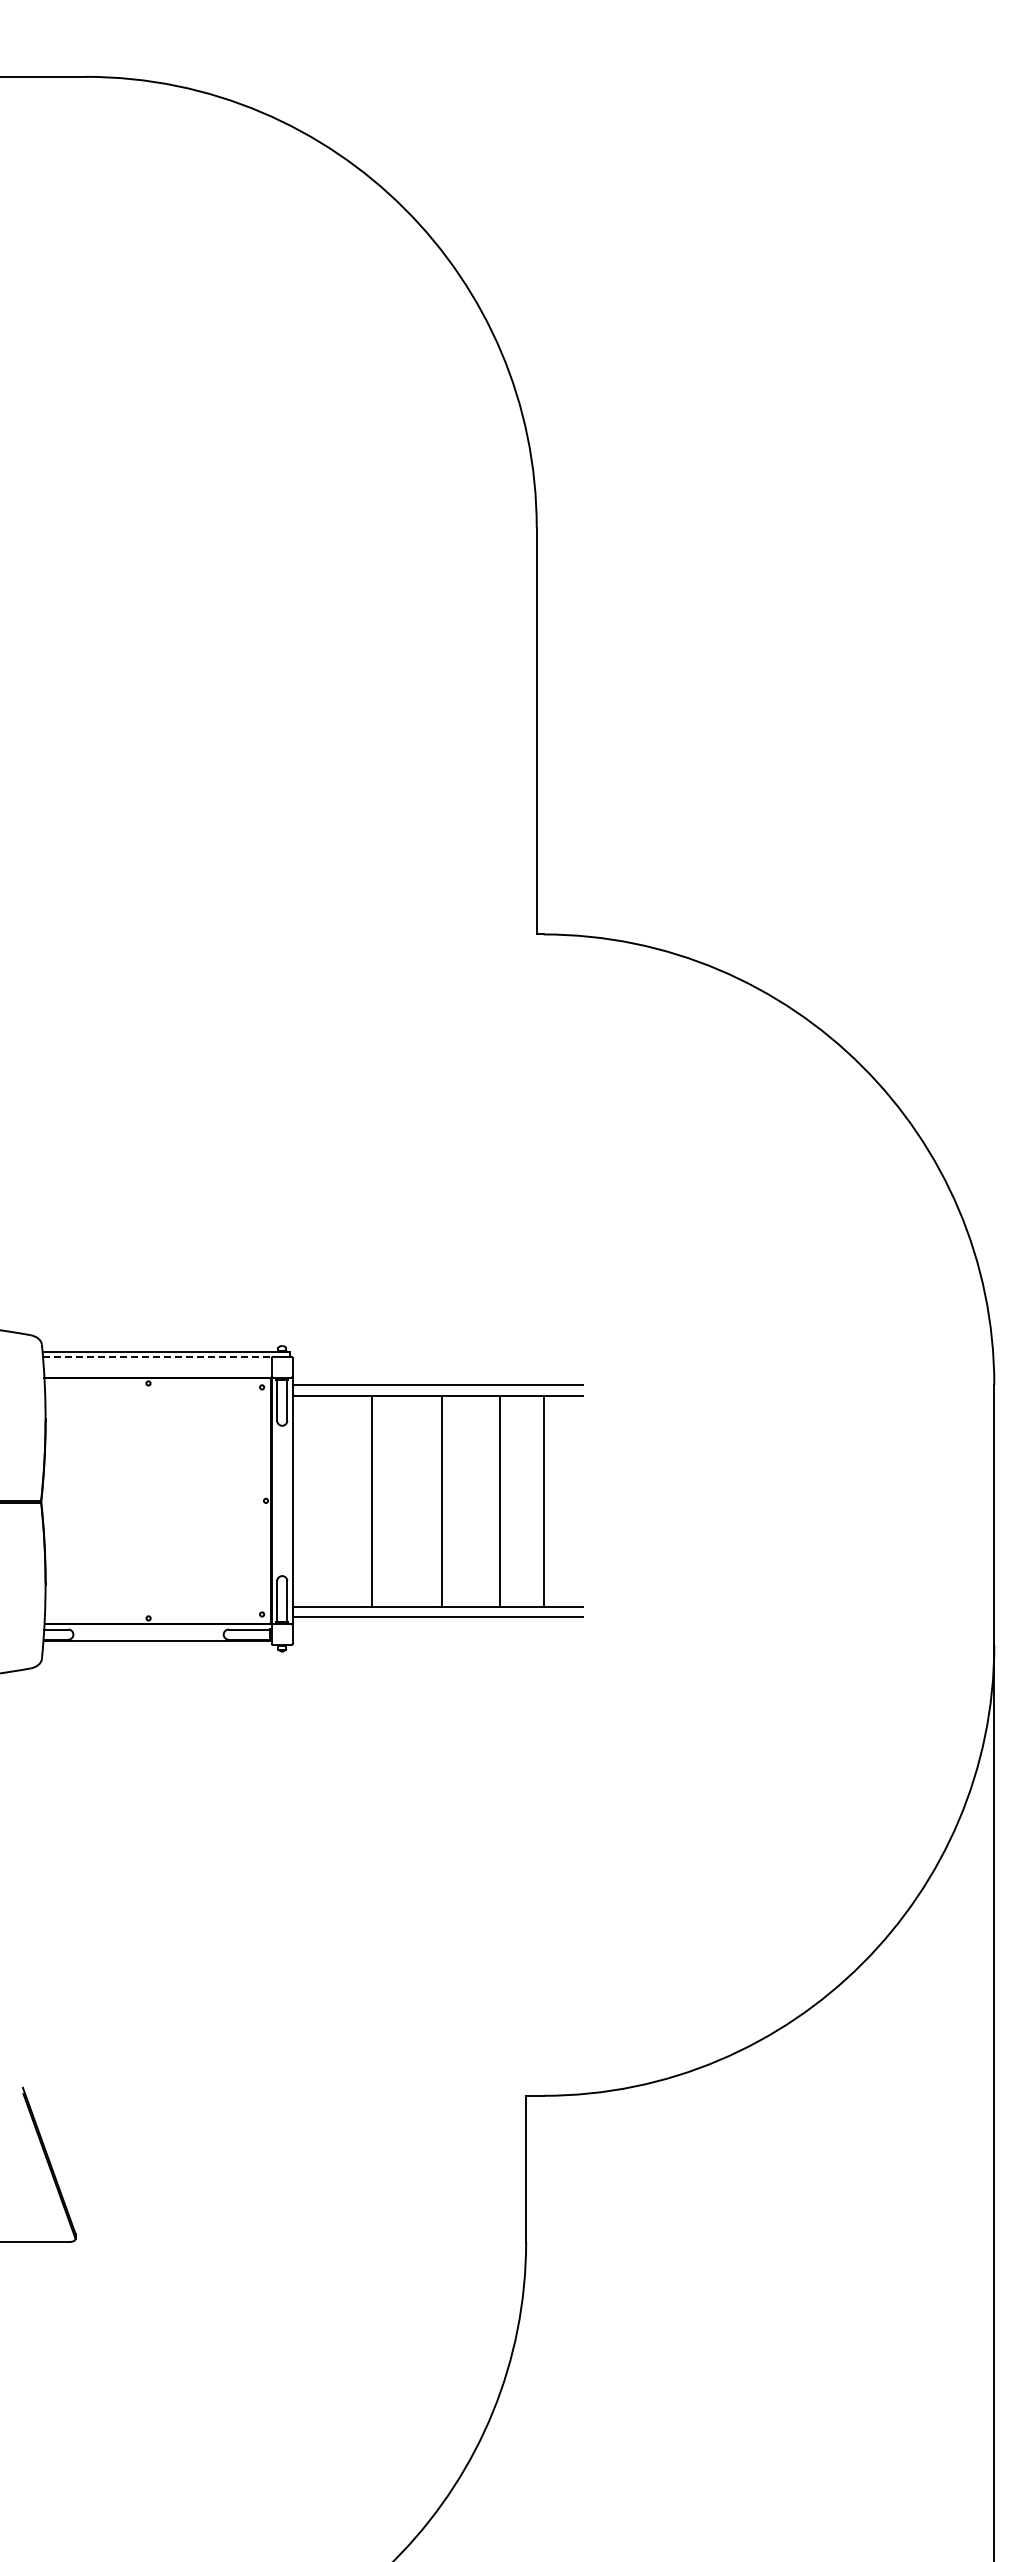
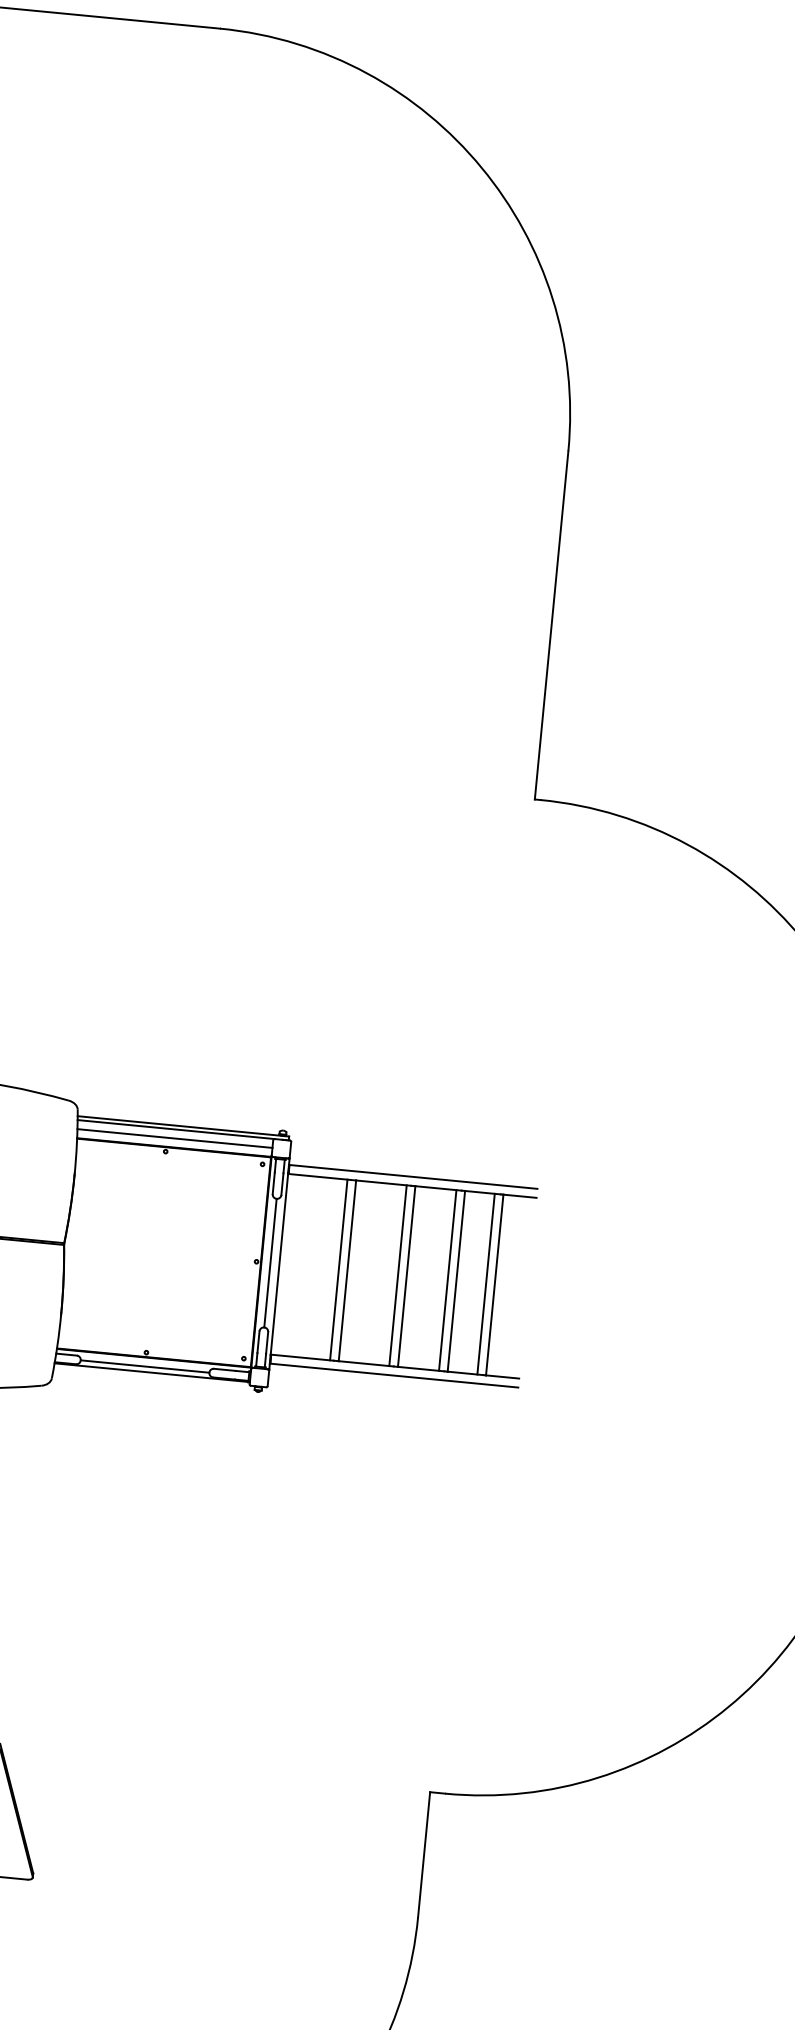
line: (158, 1356) -> (176, 1129), dashed -> solid
line: (157, 1367) -> (174, 1138), added
line: (282, 1500) -> (270, 1262), added
line: (362, 1500) -> (339, 1269), added
line: (431, 1500) -> (398, 1275), added
line: (489, 1500) -> (447, 1279), added
line: (534, 1500) -> (486, 1283), added
line: (148, 1634) -> (145, 1366), added

